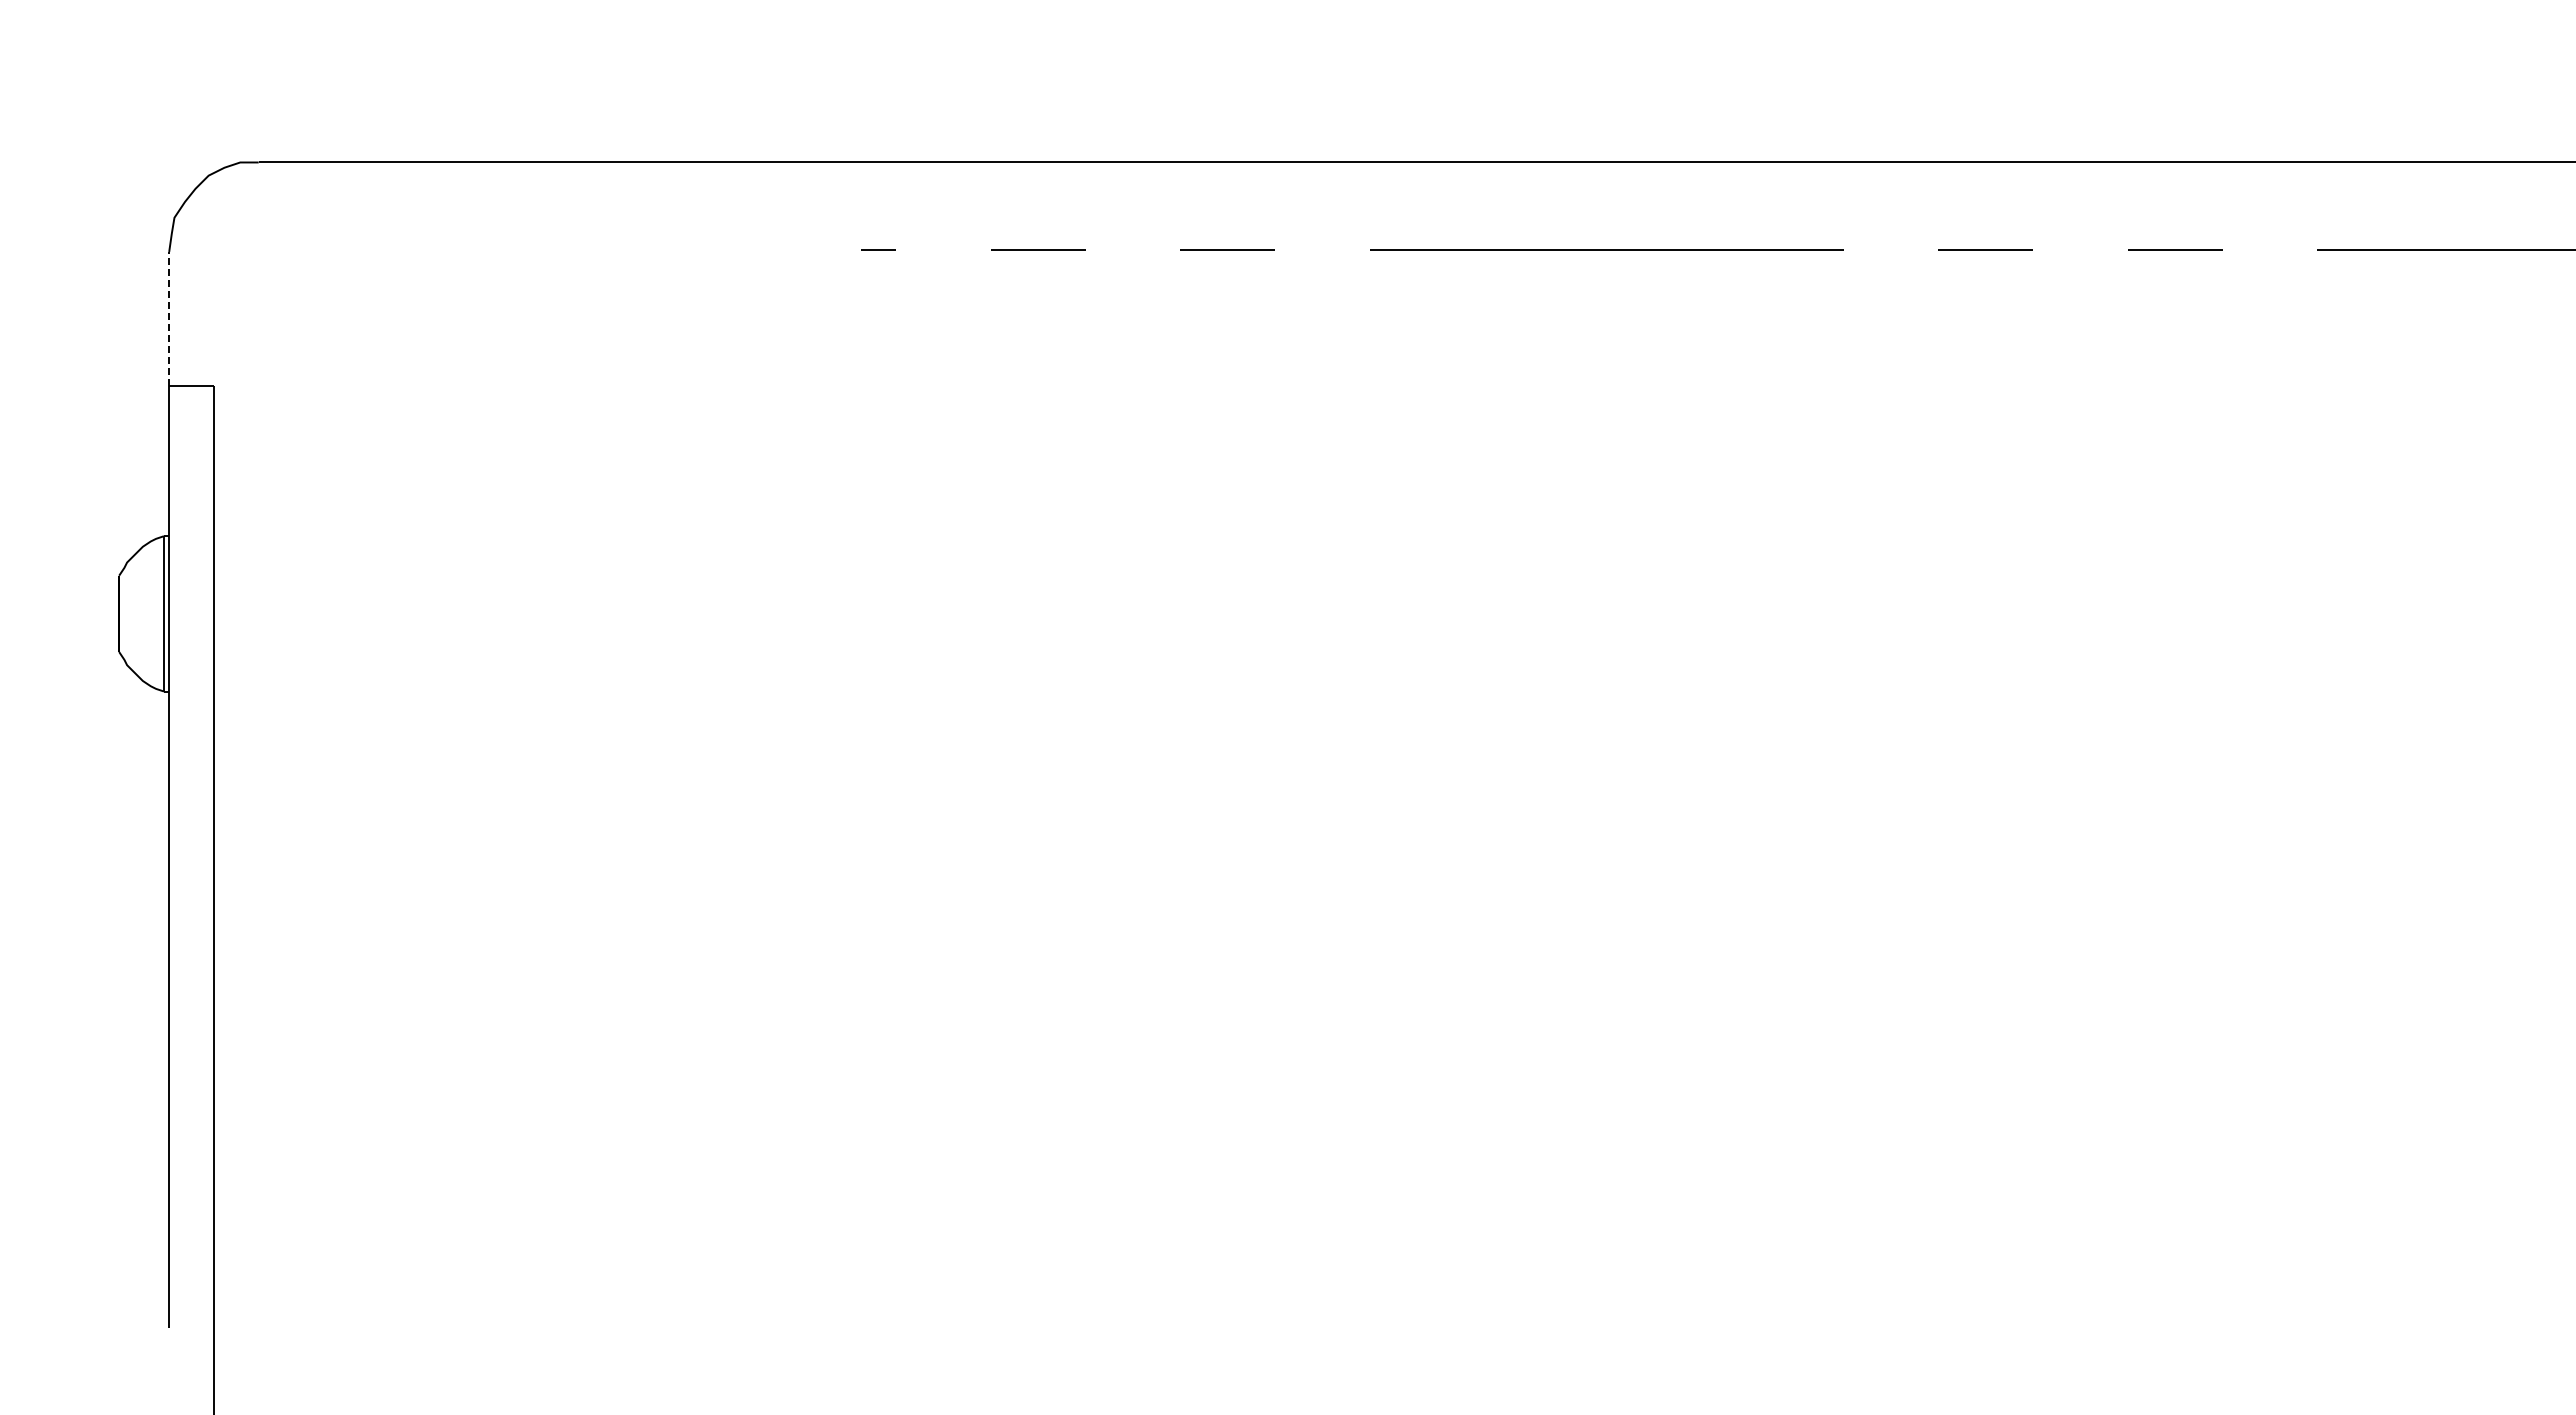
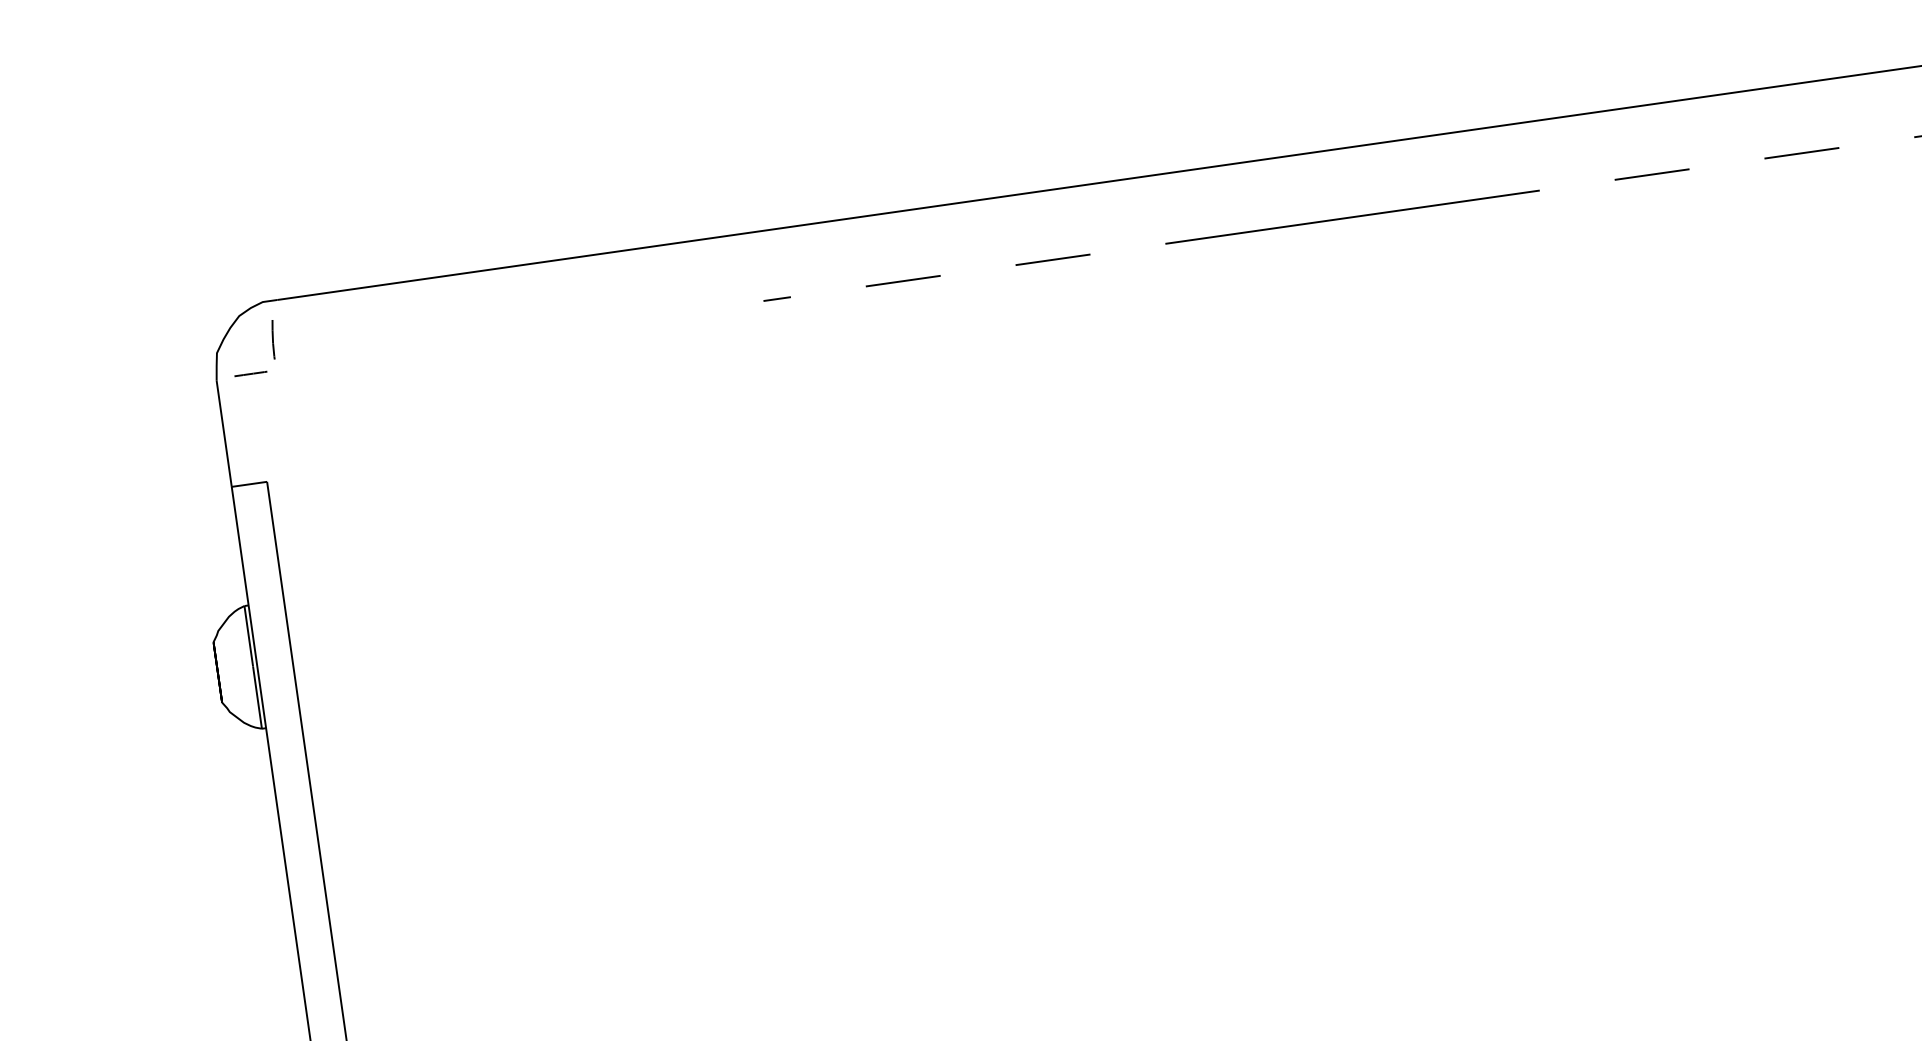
line: (246, 210) -> (273, 339), added
line: (212, 249) -> (250, 373), added
line: (169, 318) -> (224, 433), dashed -> solid

